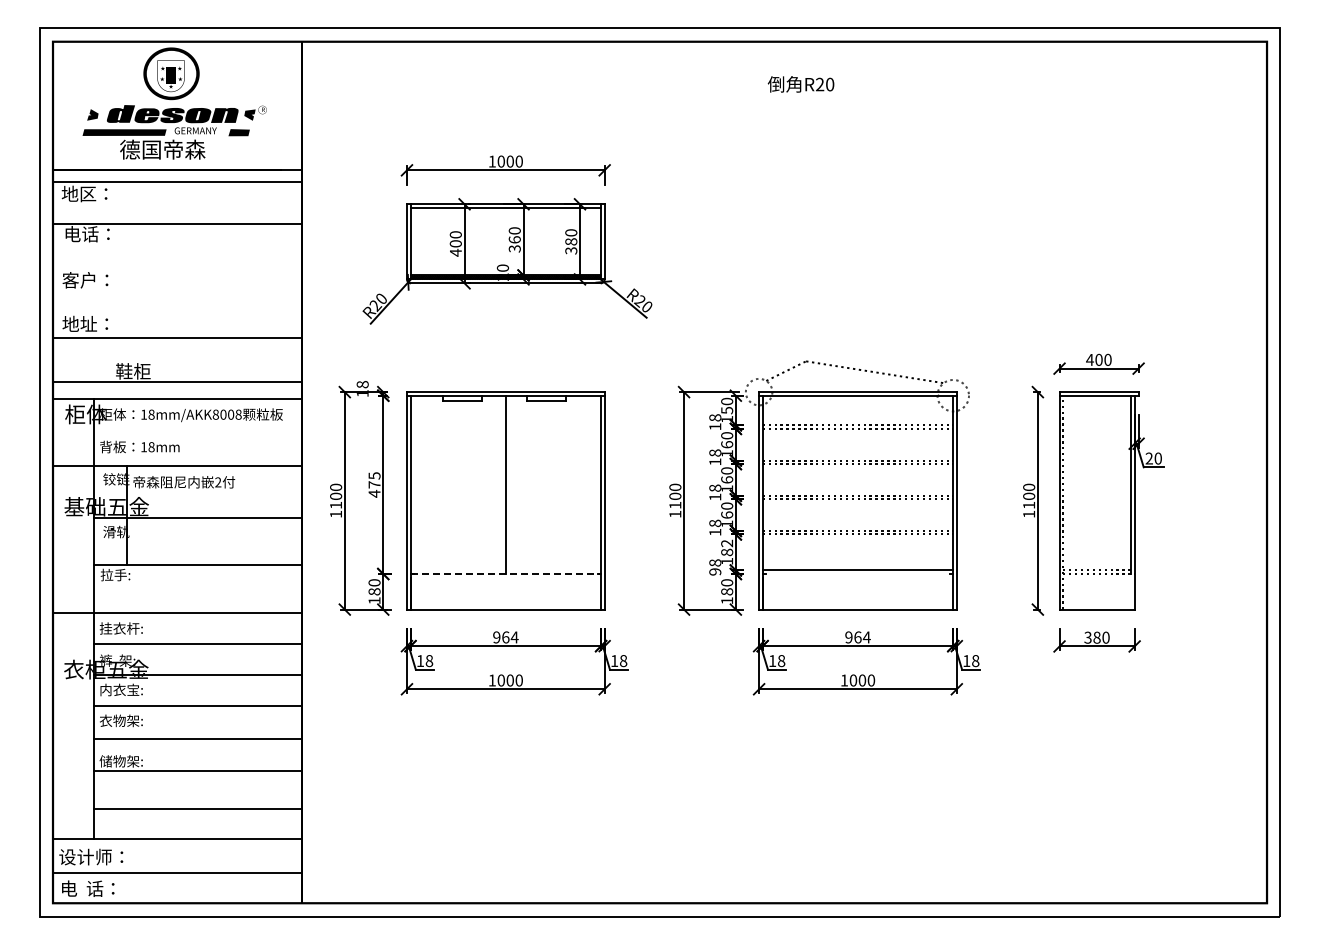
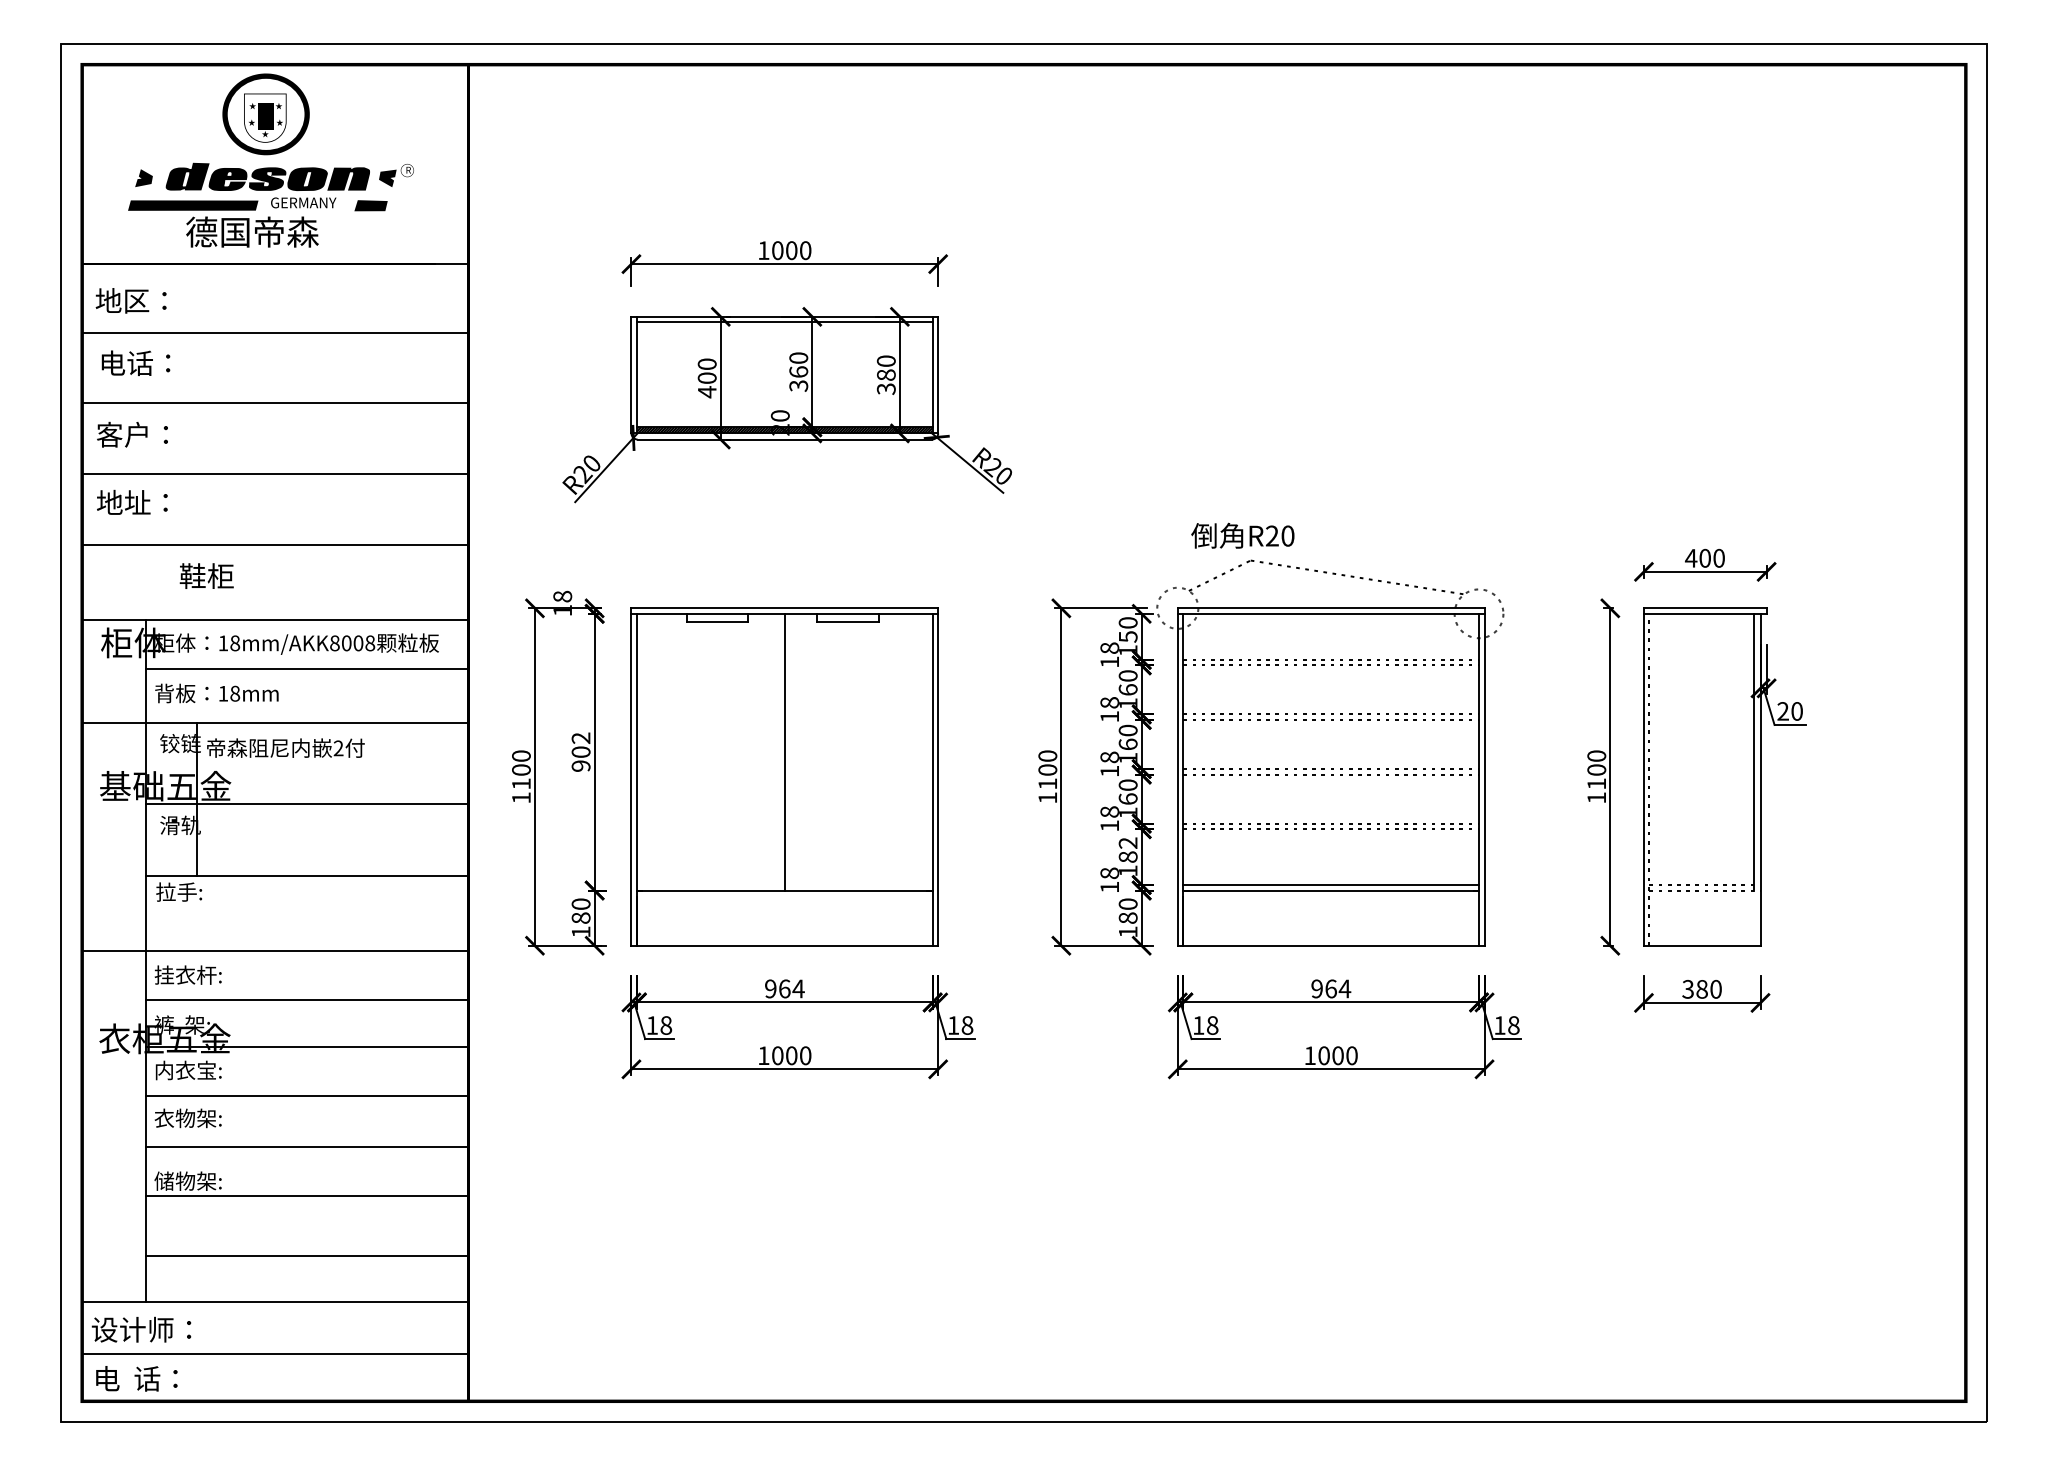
text: (800, 84) -> (1241, 535), moved
line: (177, 181) -> (275, 332), moved
line: (177, 223) -> (275, 402), moved
line: (177, 338) -> (275, 473), moved
line: (177, 382) -> (275, 545), moved
line: (197, 431) -> (306, 669), added
text: (374, 484) -> (581, 751), 475 -> 902
text: (715, 571) -> (1110, 886), 98 -> 18
line: (506, 574) -> (785, 891), dashed -> solid
line: (857, 574) -> (1330, 891), added

